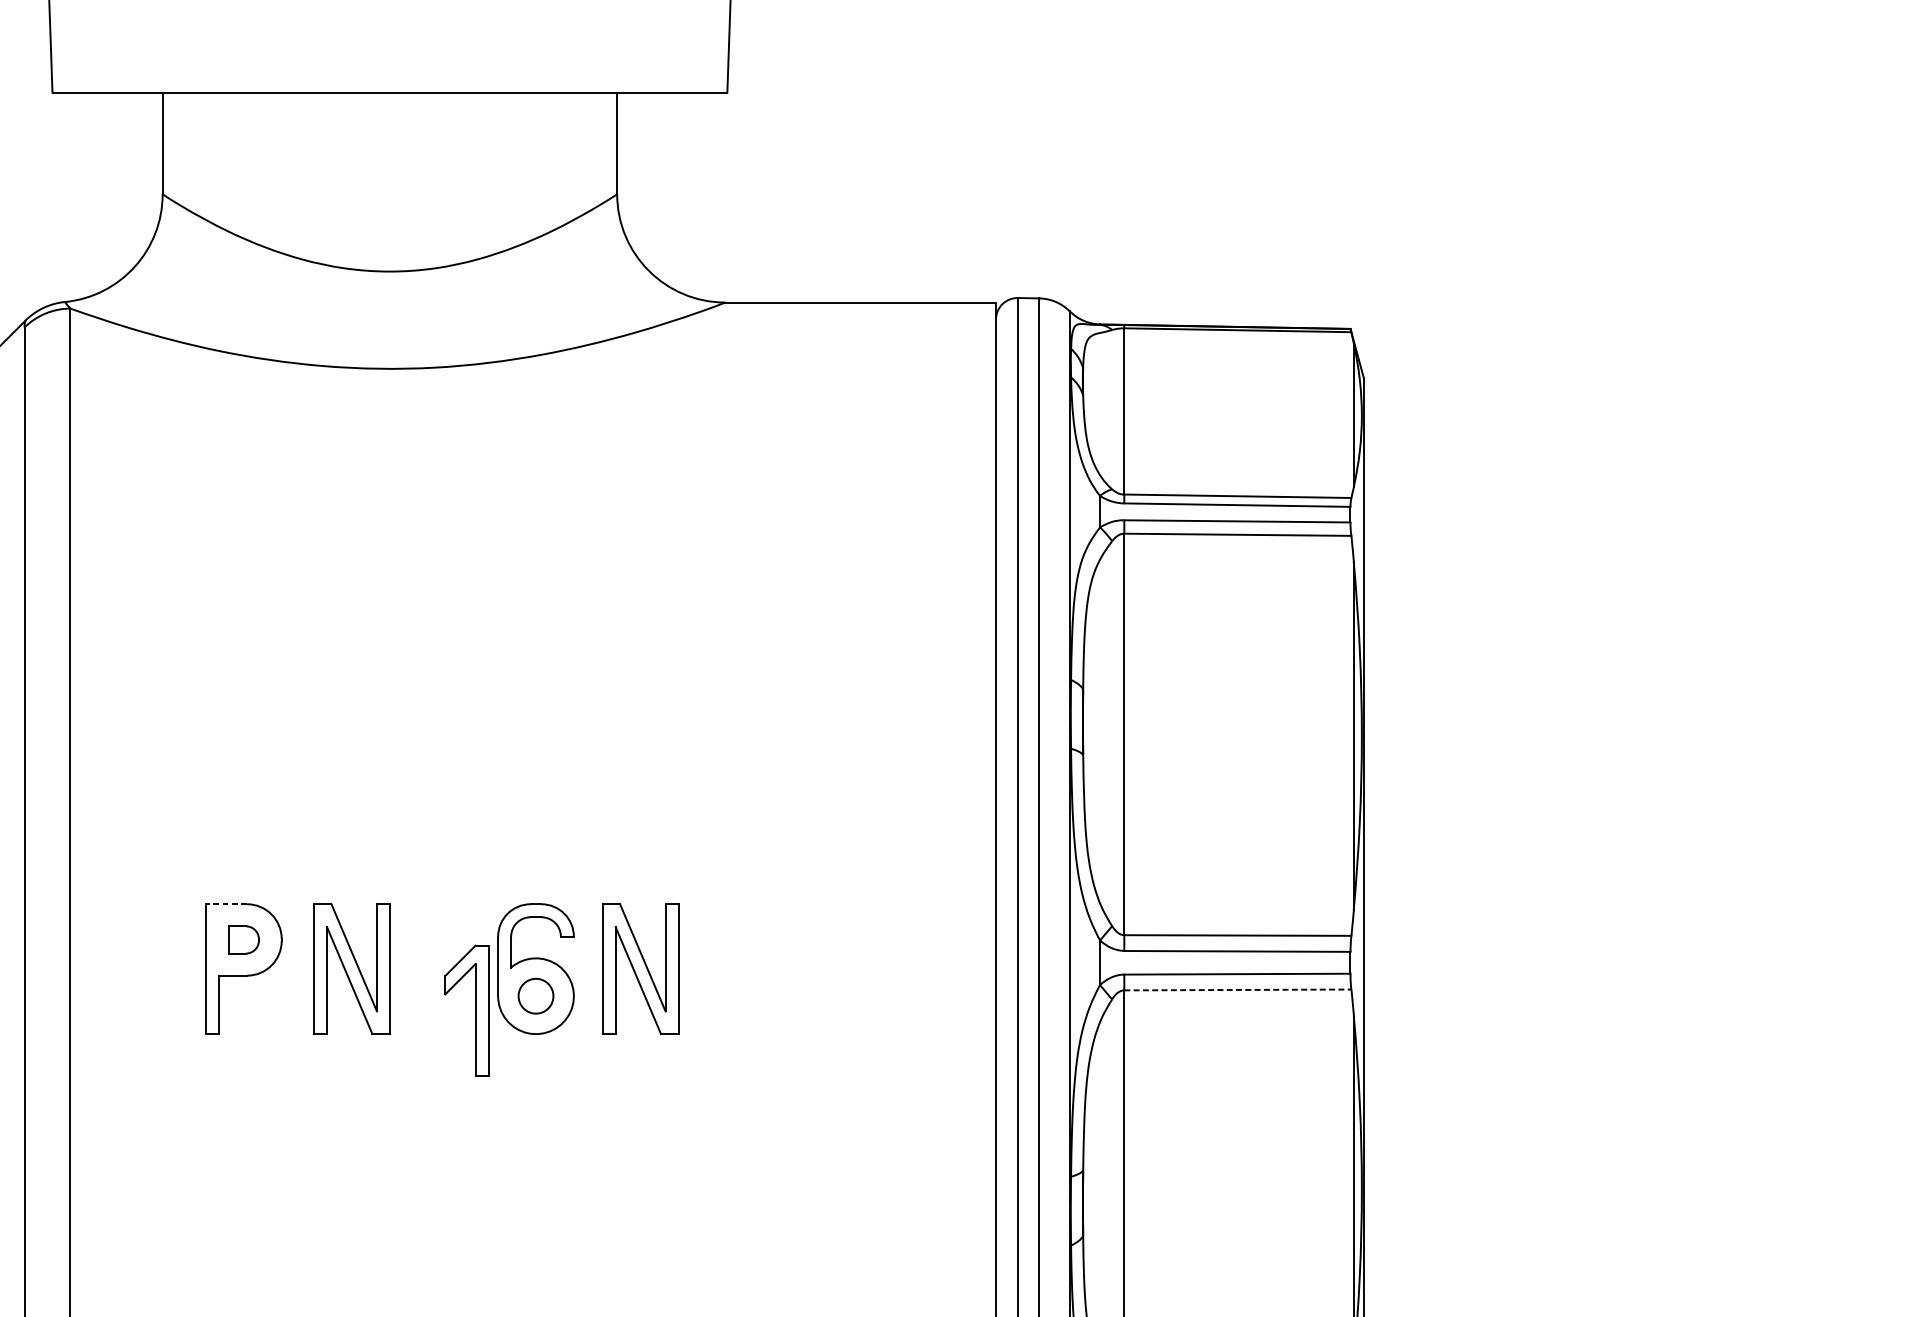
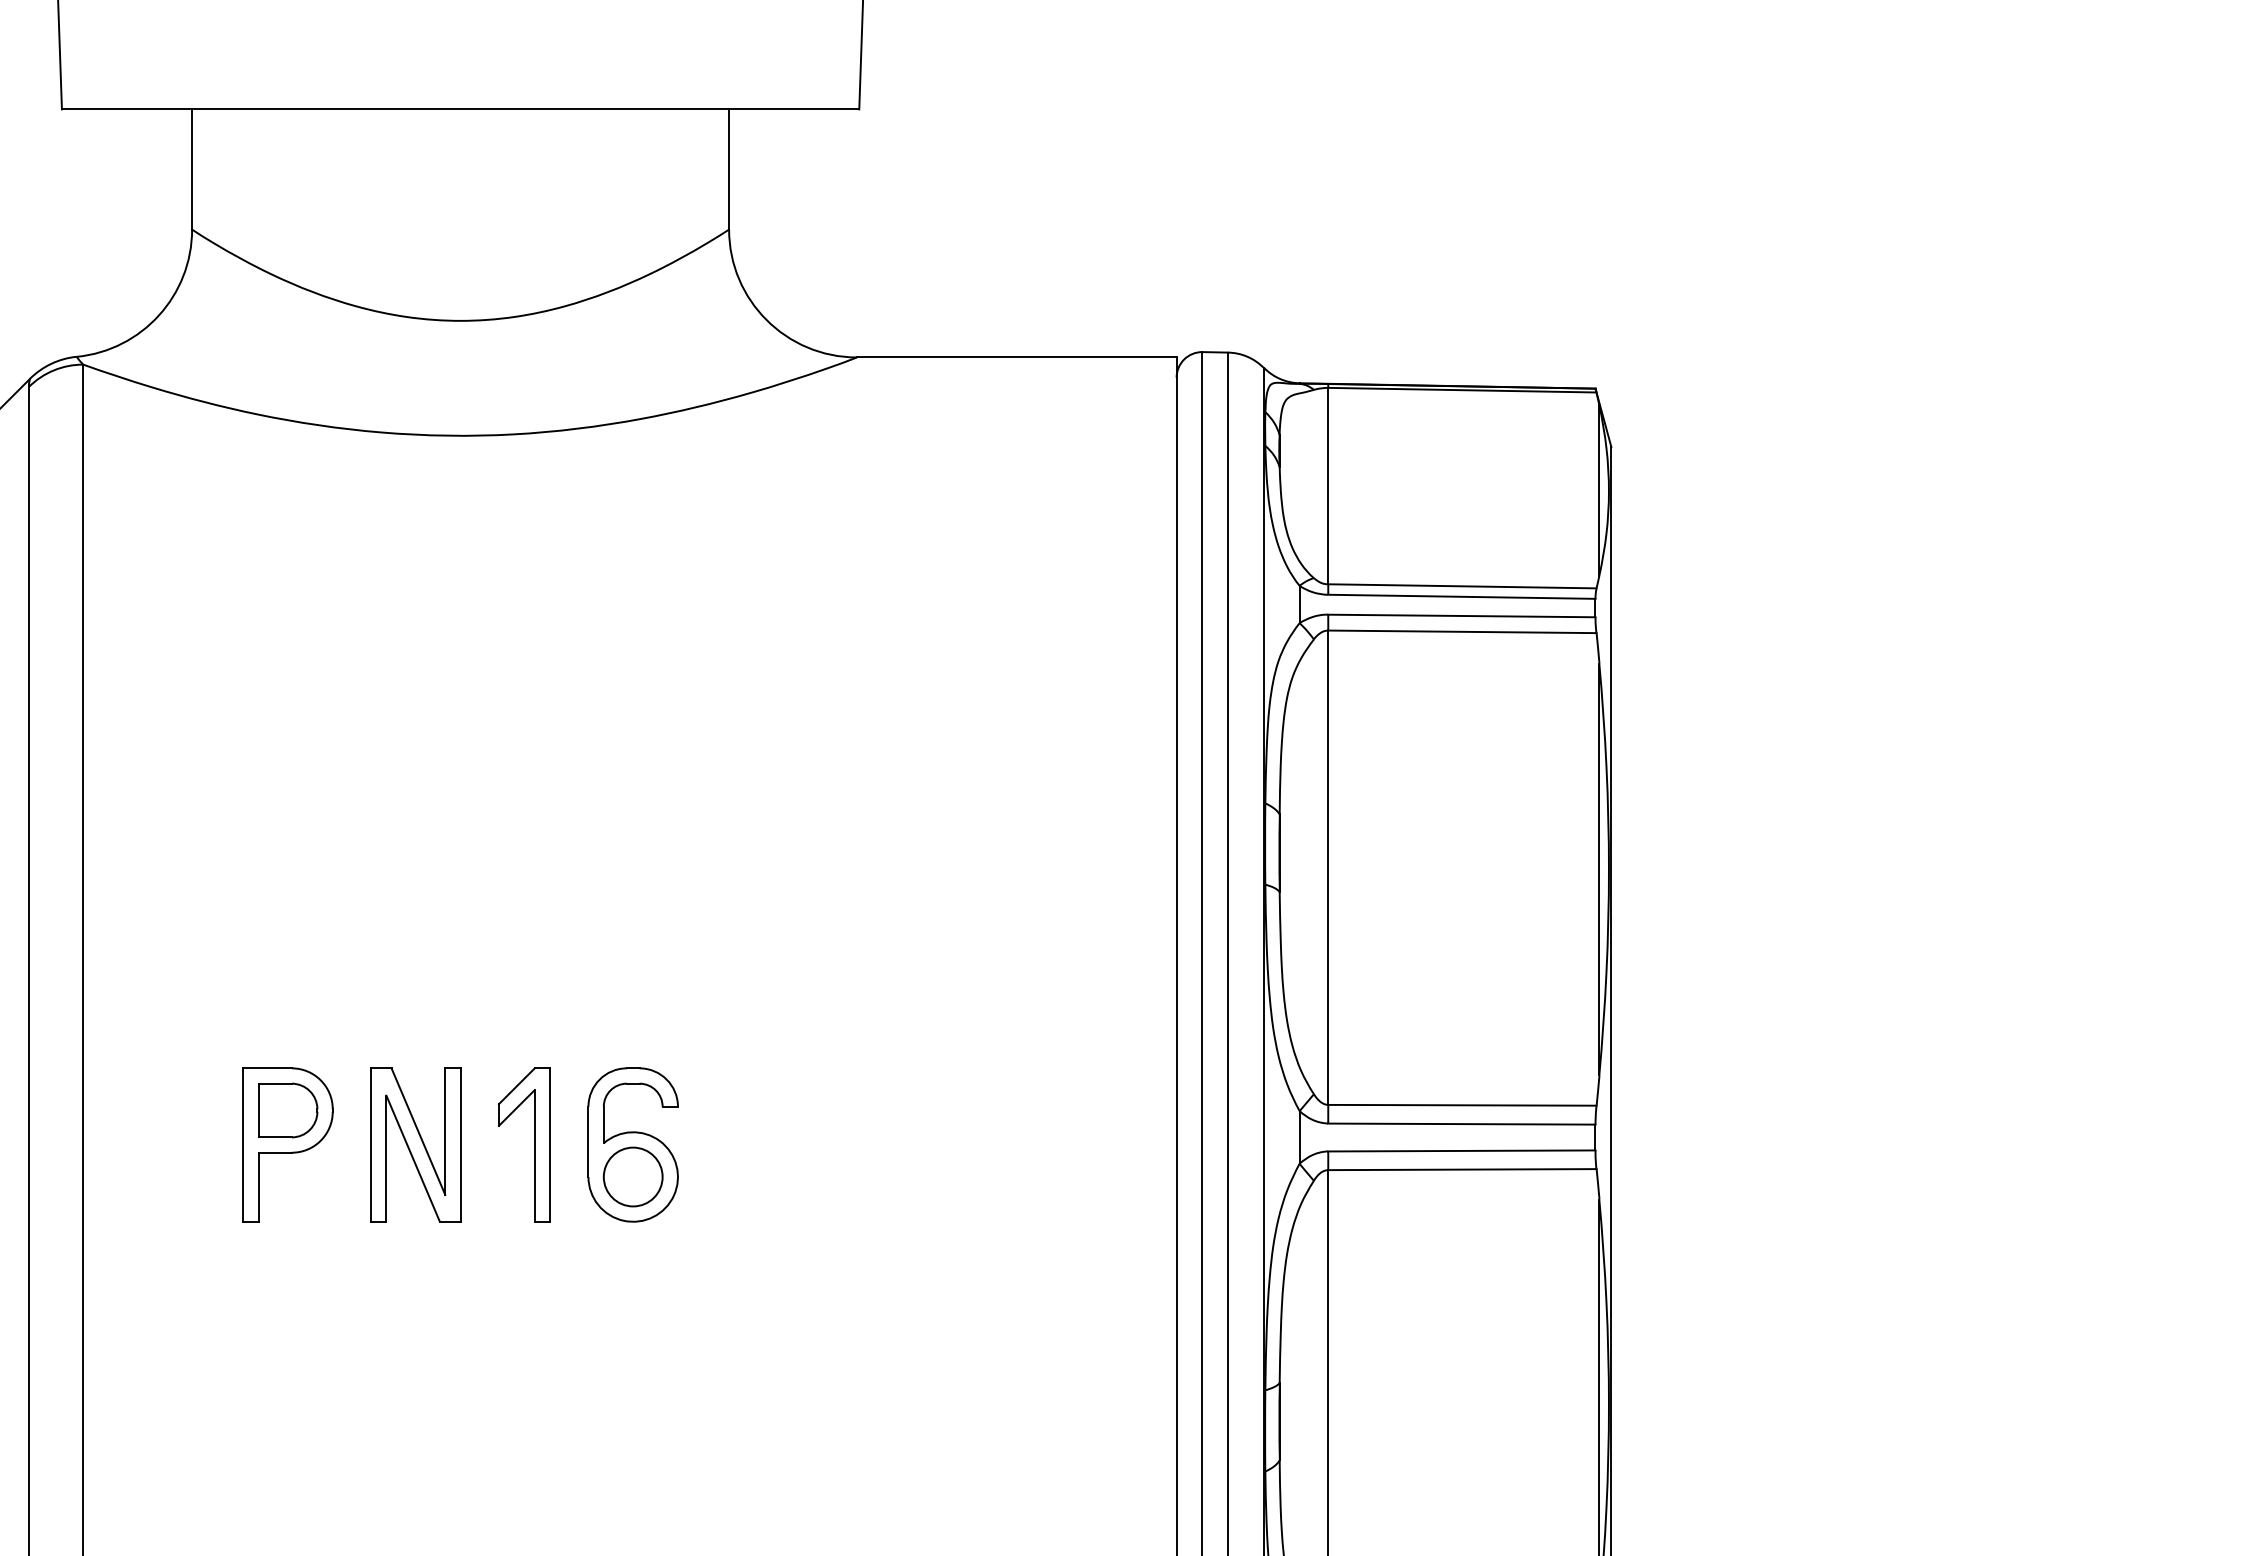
line: (226, 904) -> (267, 1068), dashed -> solid
part: (244, 939) -> (288, 1110), size x1.67
part: (640, 968) -> (756, 1144), removed
line: (1237, 989) -> (1462, 1169), dashed -> solid
circle: (535, 995) -> (632, 1176), size x1.43
part: (475, 1010) -> (534, 1144), moved

